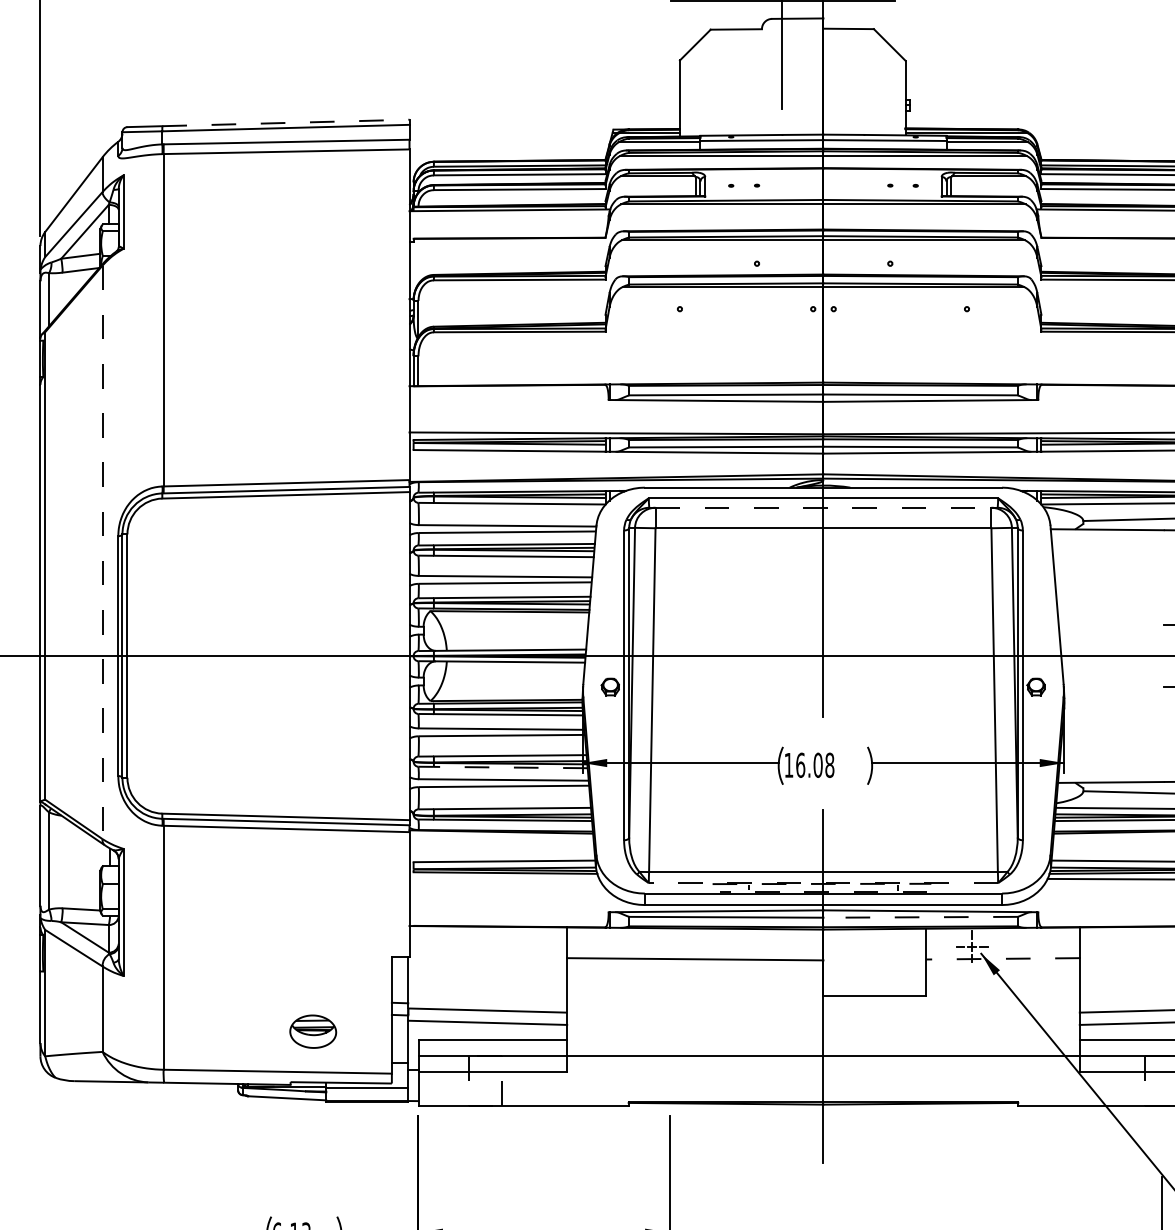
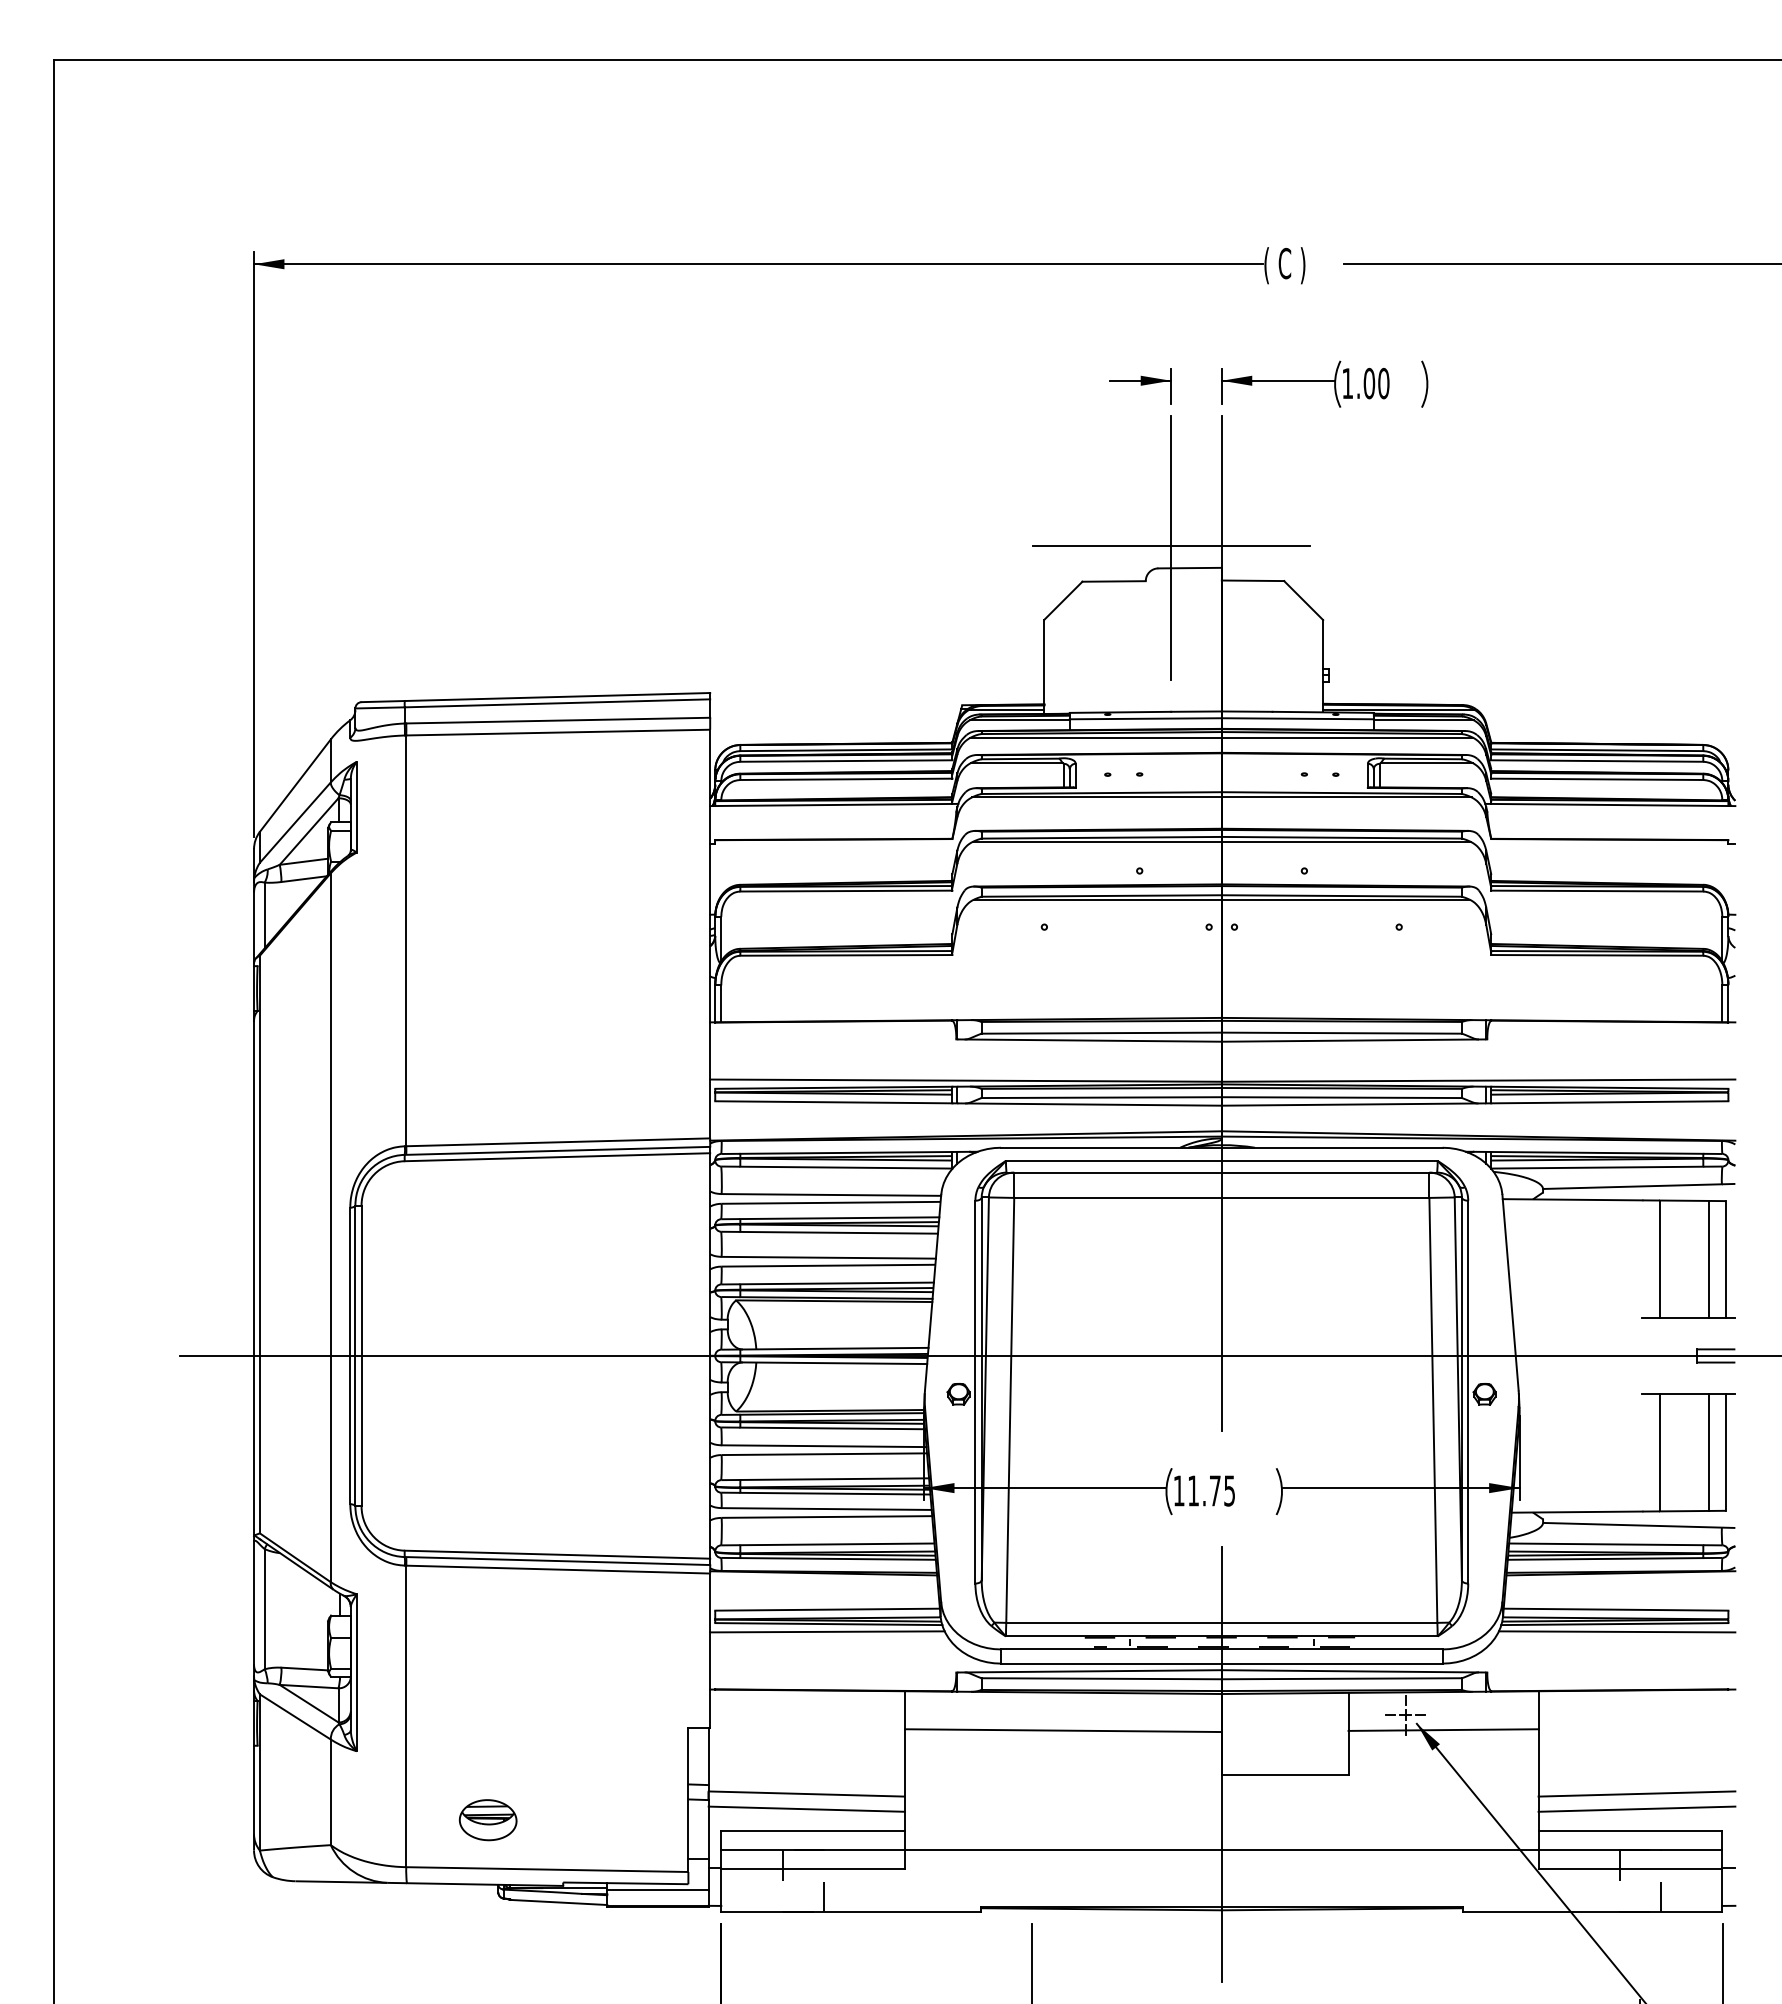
line: (285, 123) -> (557, 697), dashed -> solid
line: (823, 507) -> (1221, 1172), dashed -> solid
line: (102, 552) -> (330, 1228), dashed -> solid
text: (815, 764) -> (1211, 1490), 16.08 -> 11.75
line: (510, 767) -> (834, 1493), dashed -> solid
line: (504, 879) -> (827, 1631), added
line: (823, 883) -> (1221, 1636), dashed -> solid
line: (920, 917) -> (1341, 1678), dashed -> solid
line: (1002, 959) -> (1443, 1730), dashed -> solid
part: (312, 1031) -> (487, 1820), moved

